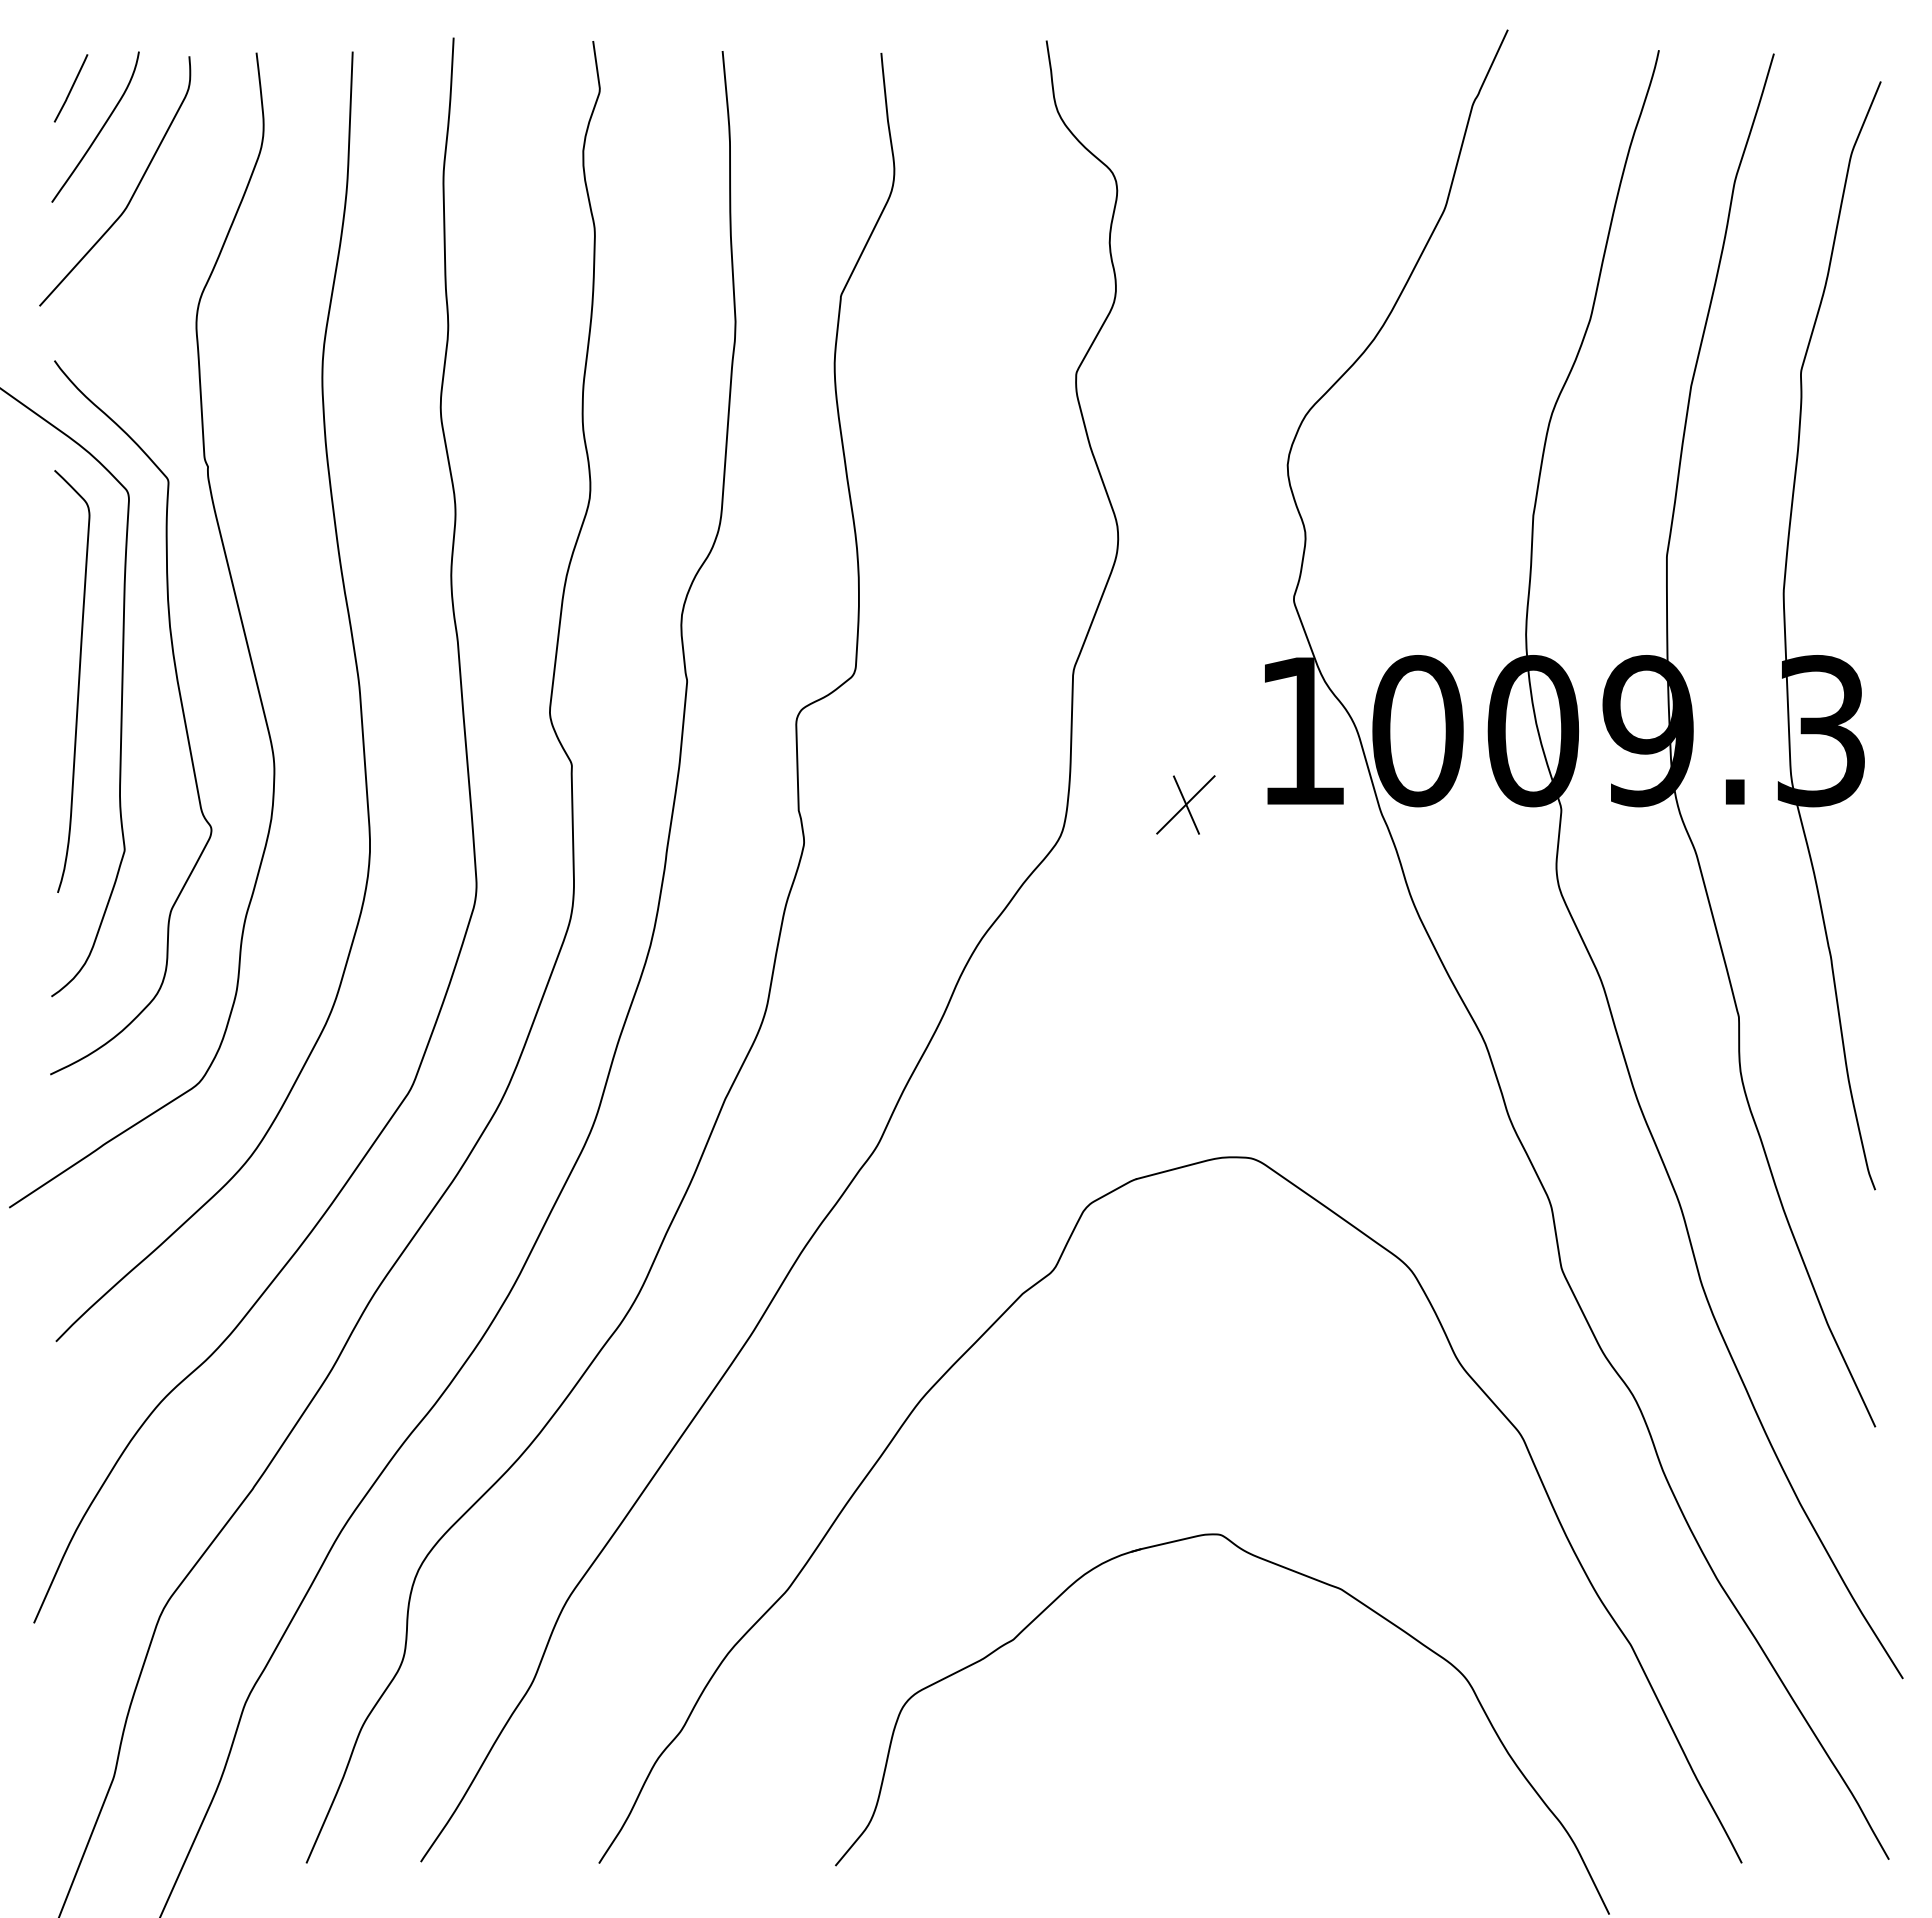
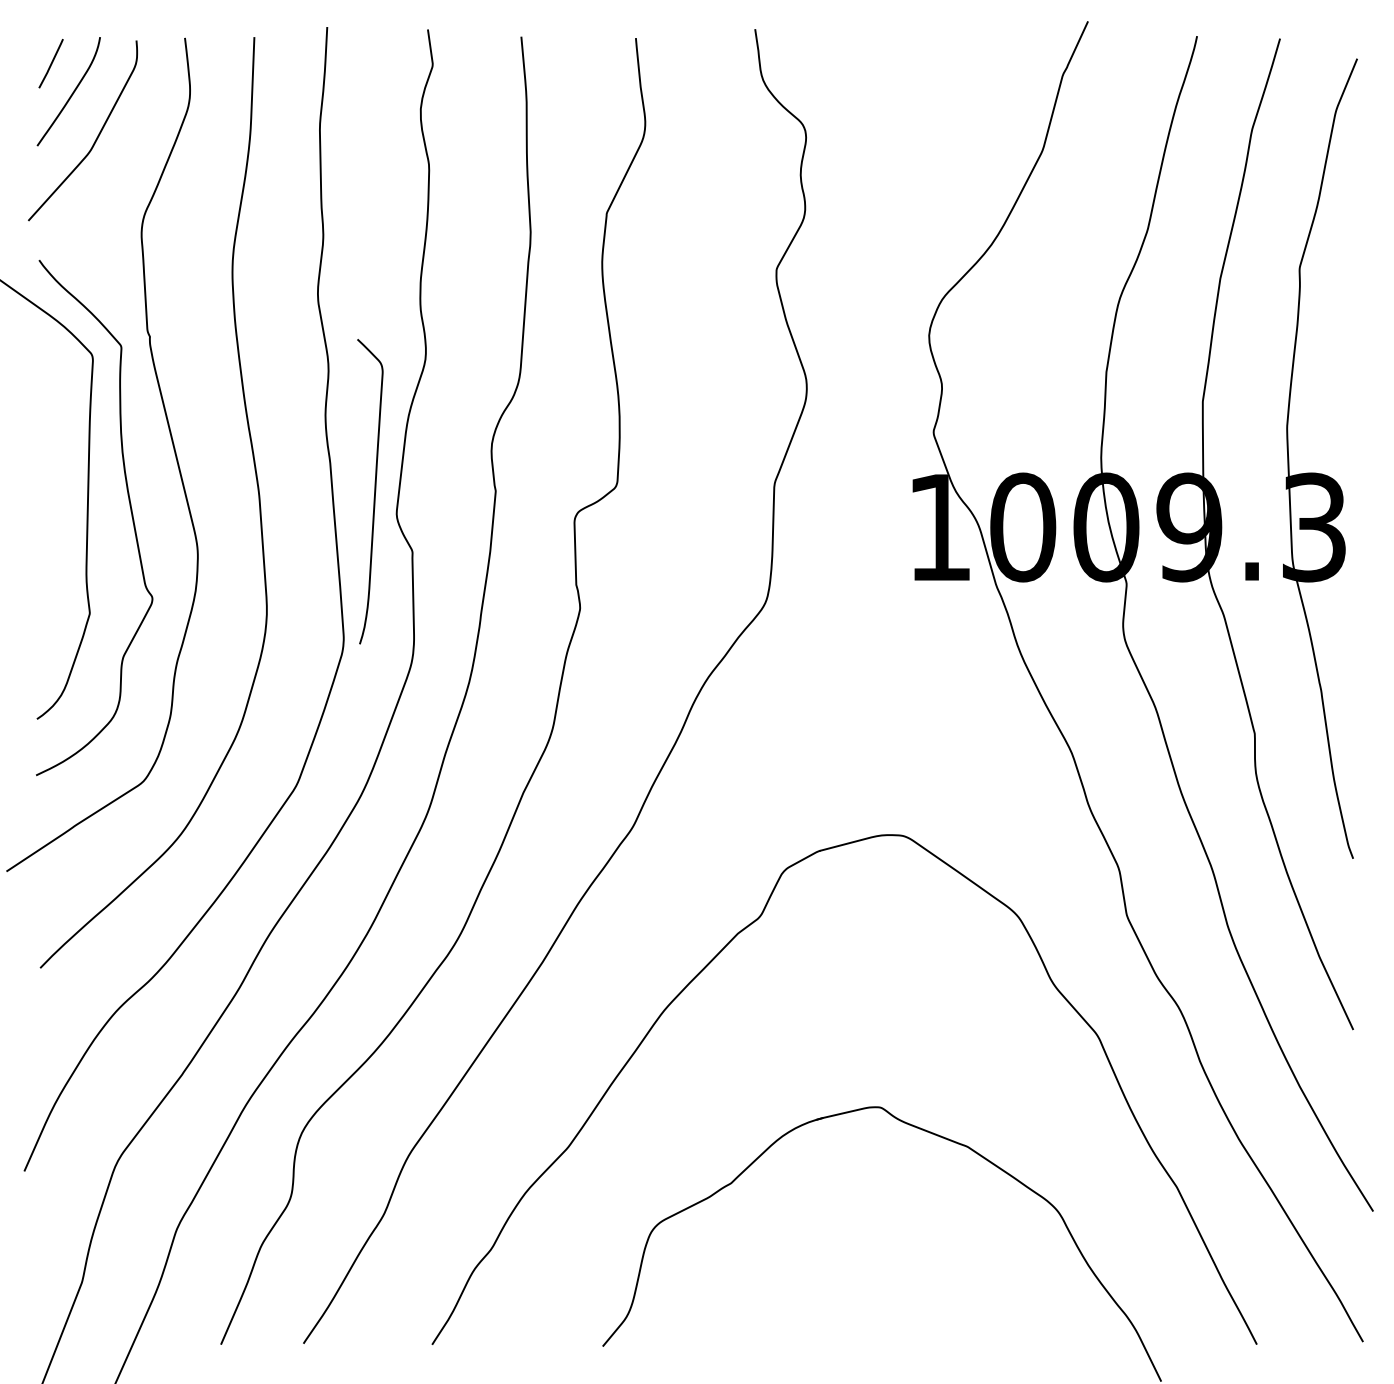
curve: (78, 681) -> (374, 491), moved
part: (1185, 804) -> (855, 580), removed

